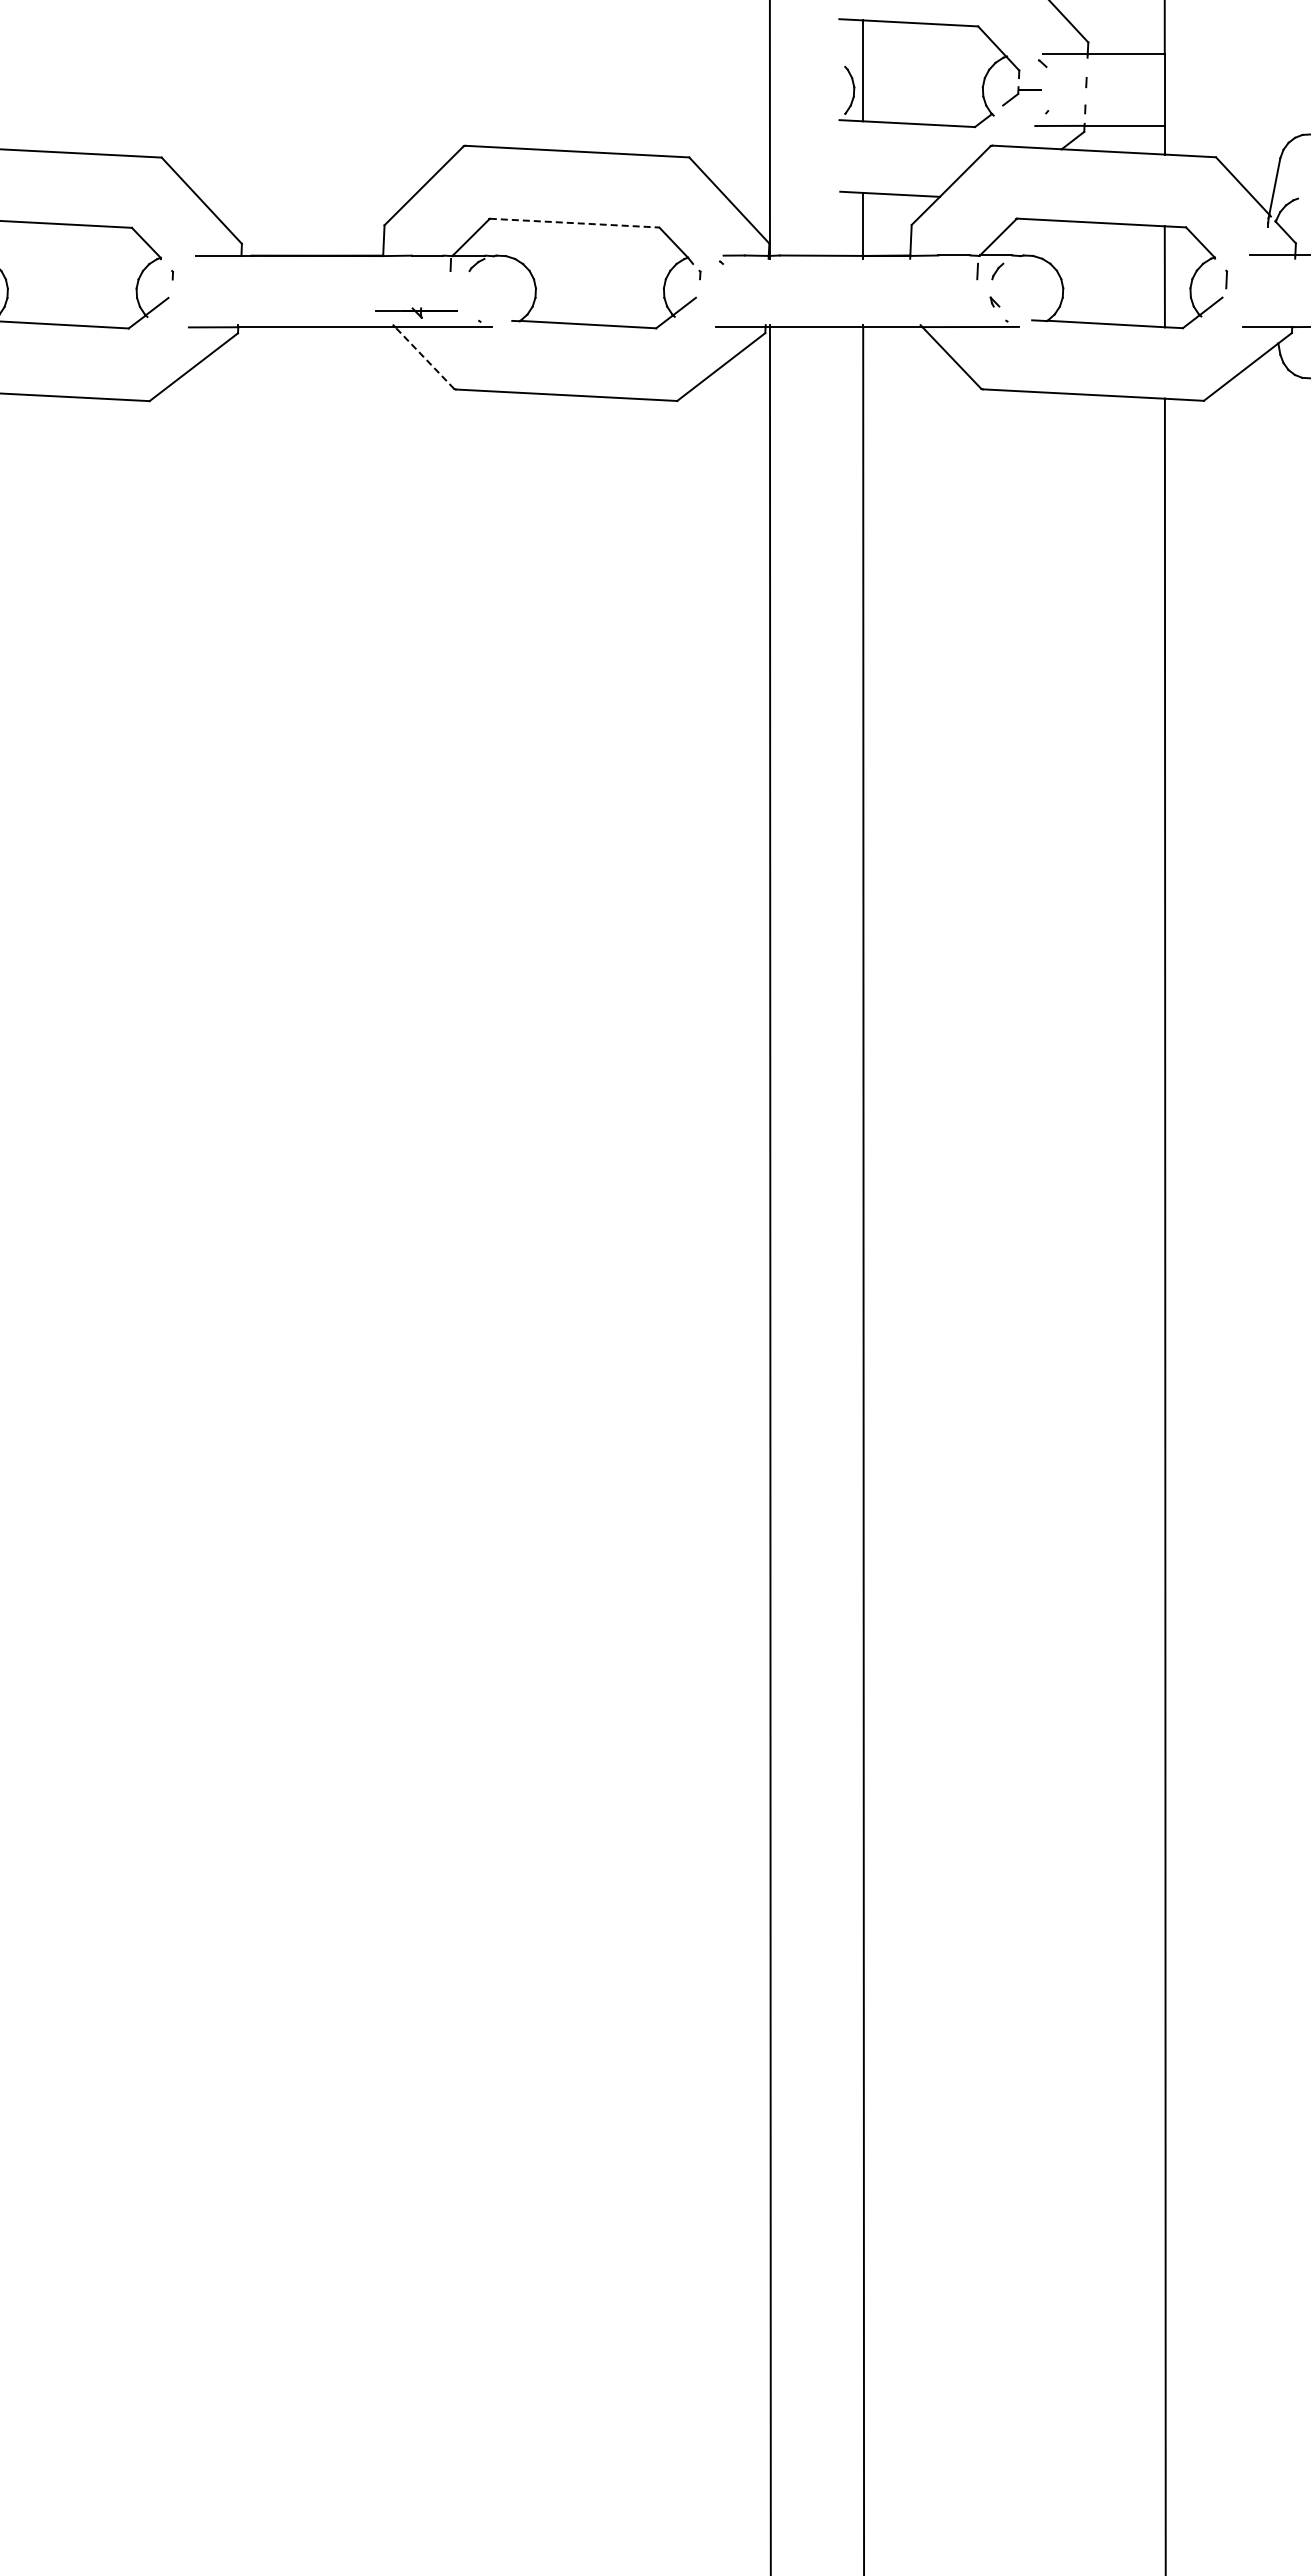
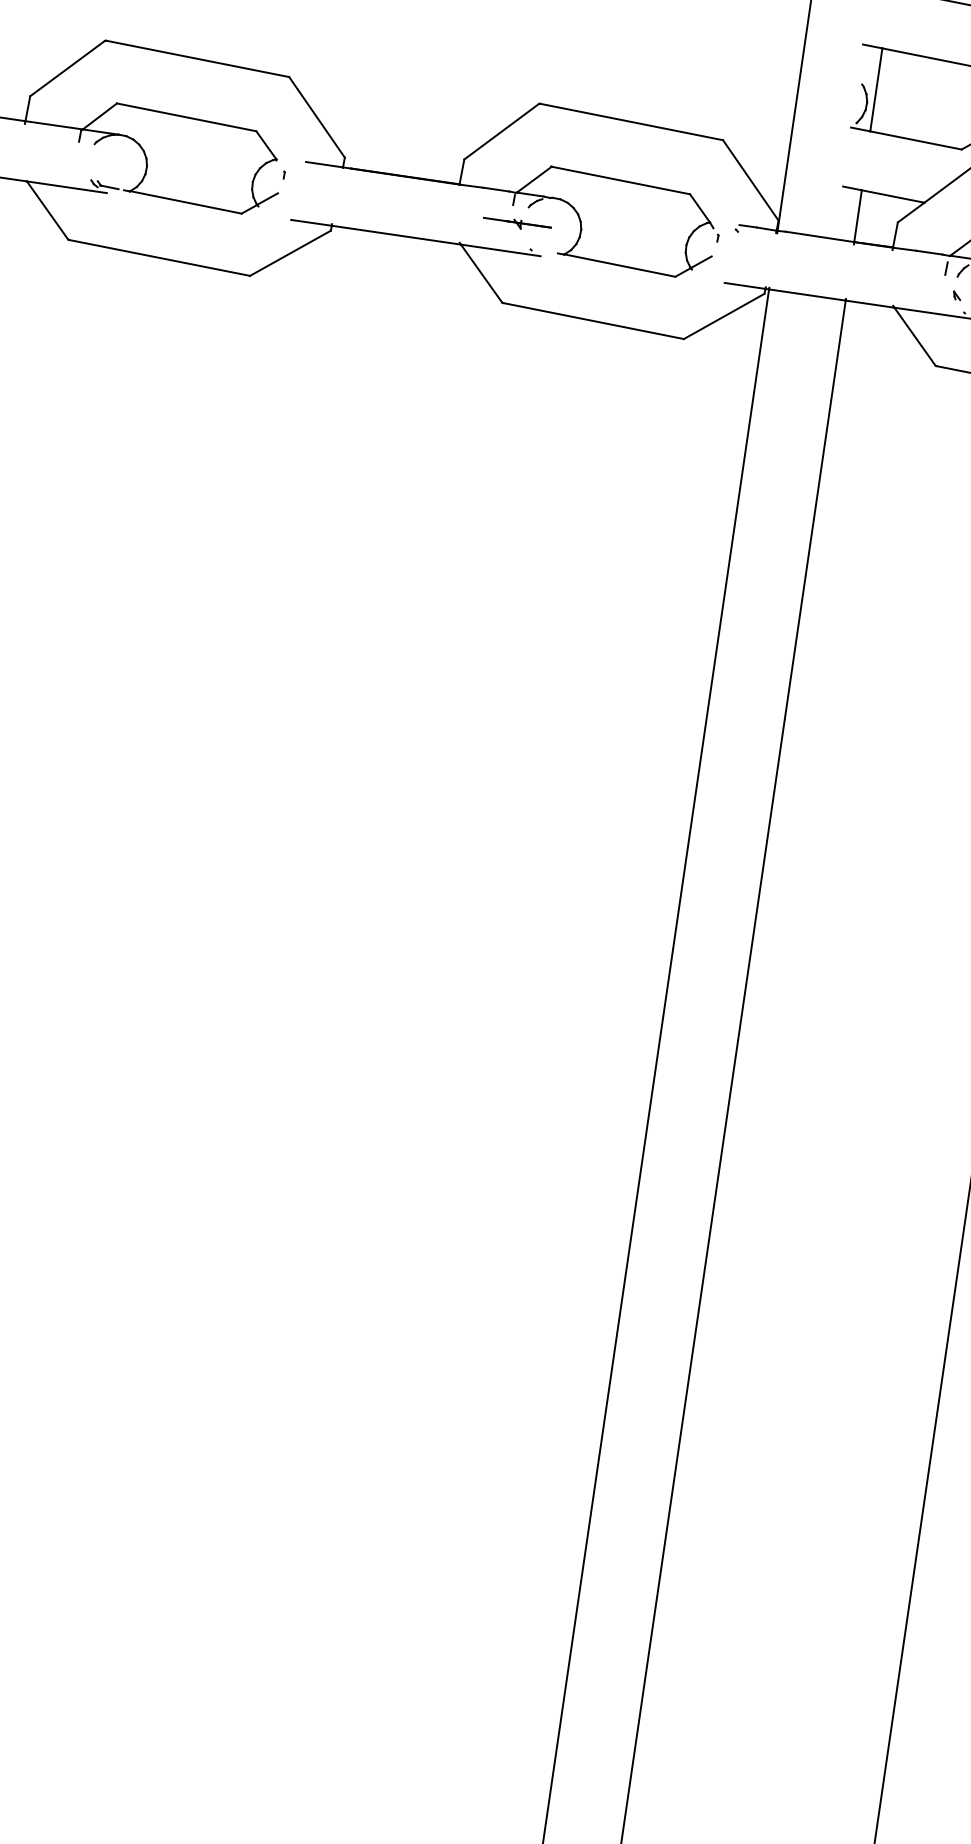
line: (574, 223) -> (620, 180), dashed -> solid
part: (416, 312) -> (517, 223), moved
line: (424, 358) -> (481, 273), dashed -> solid

